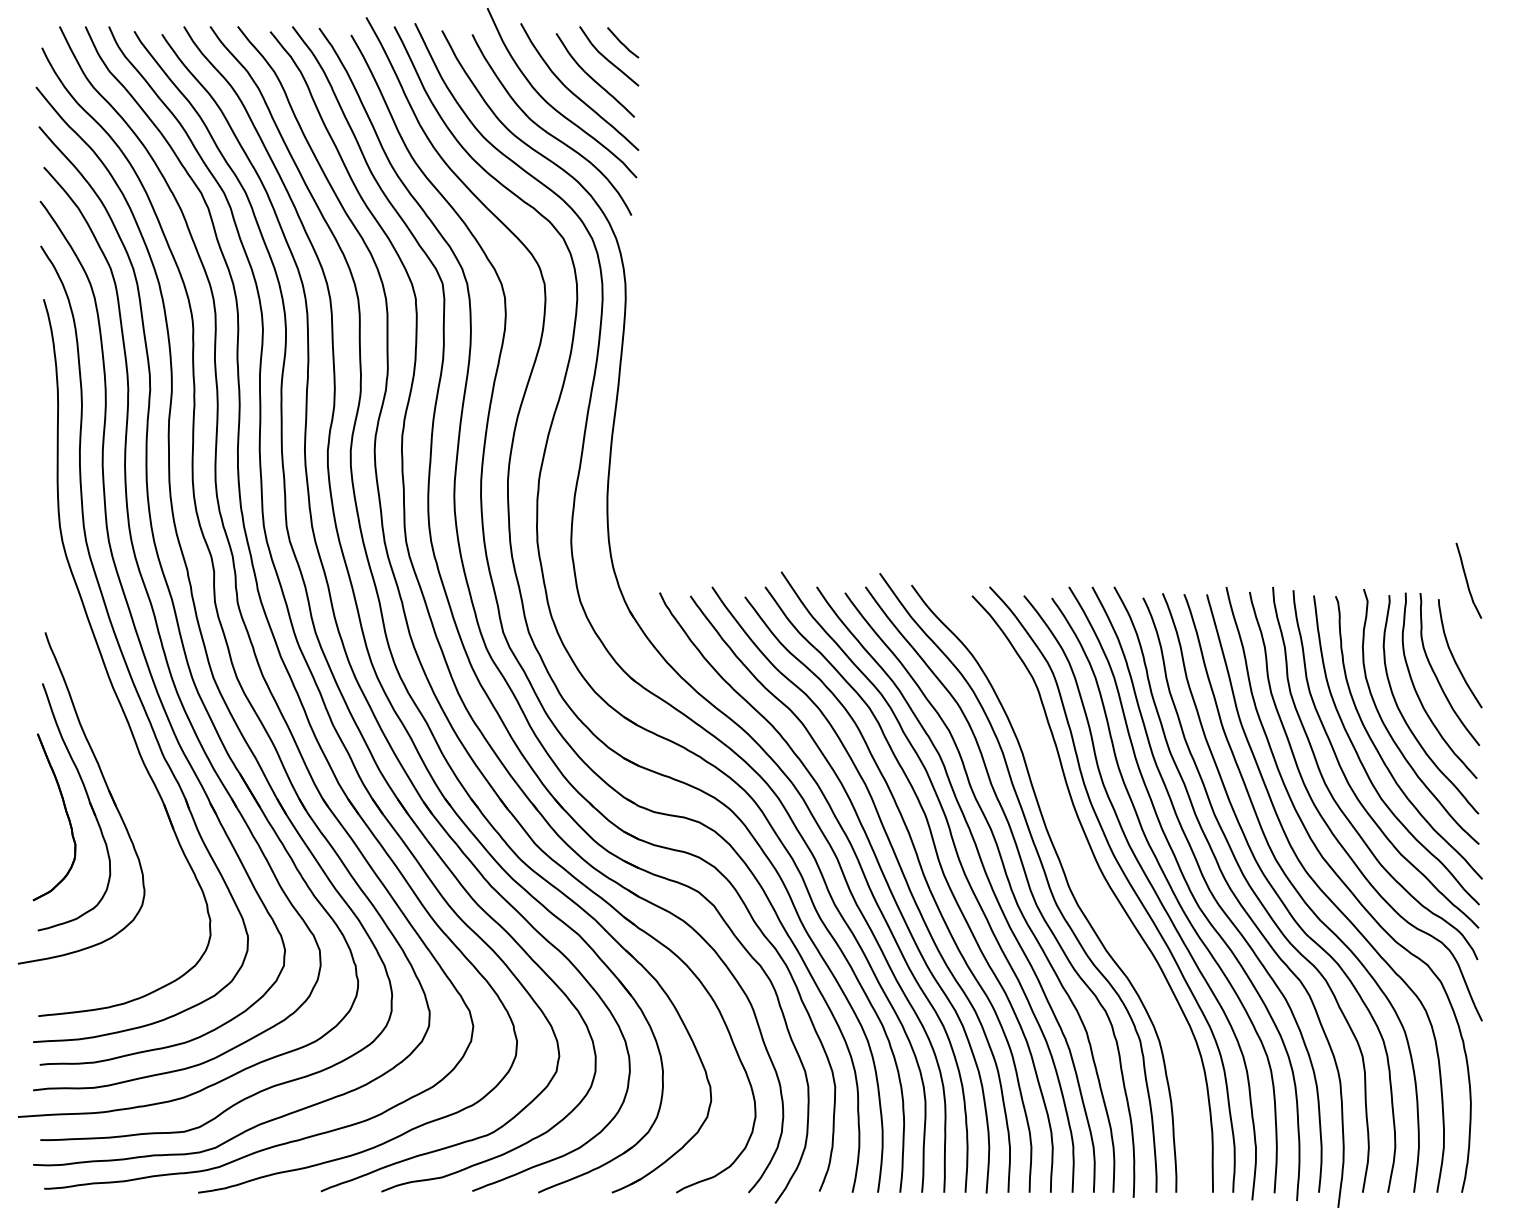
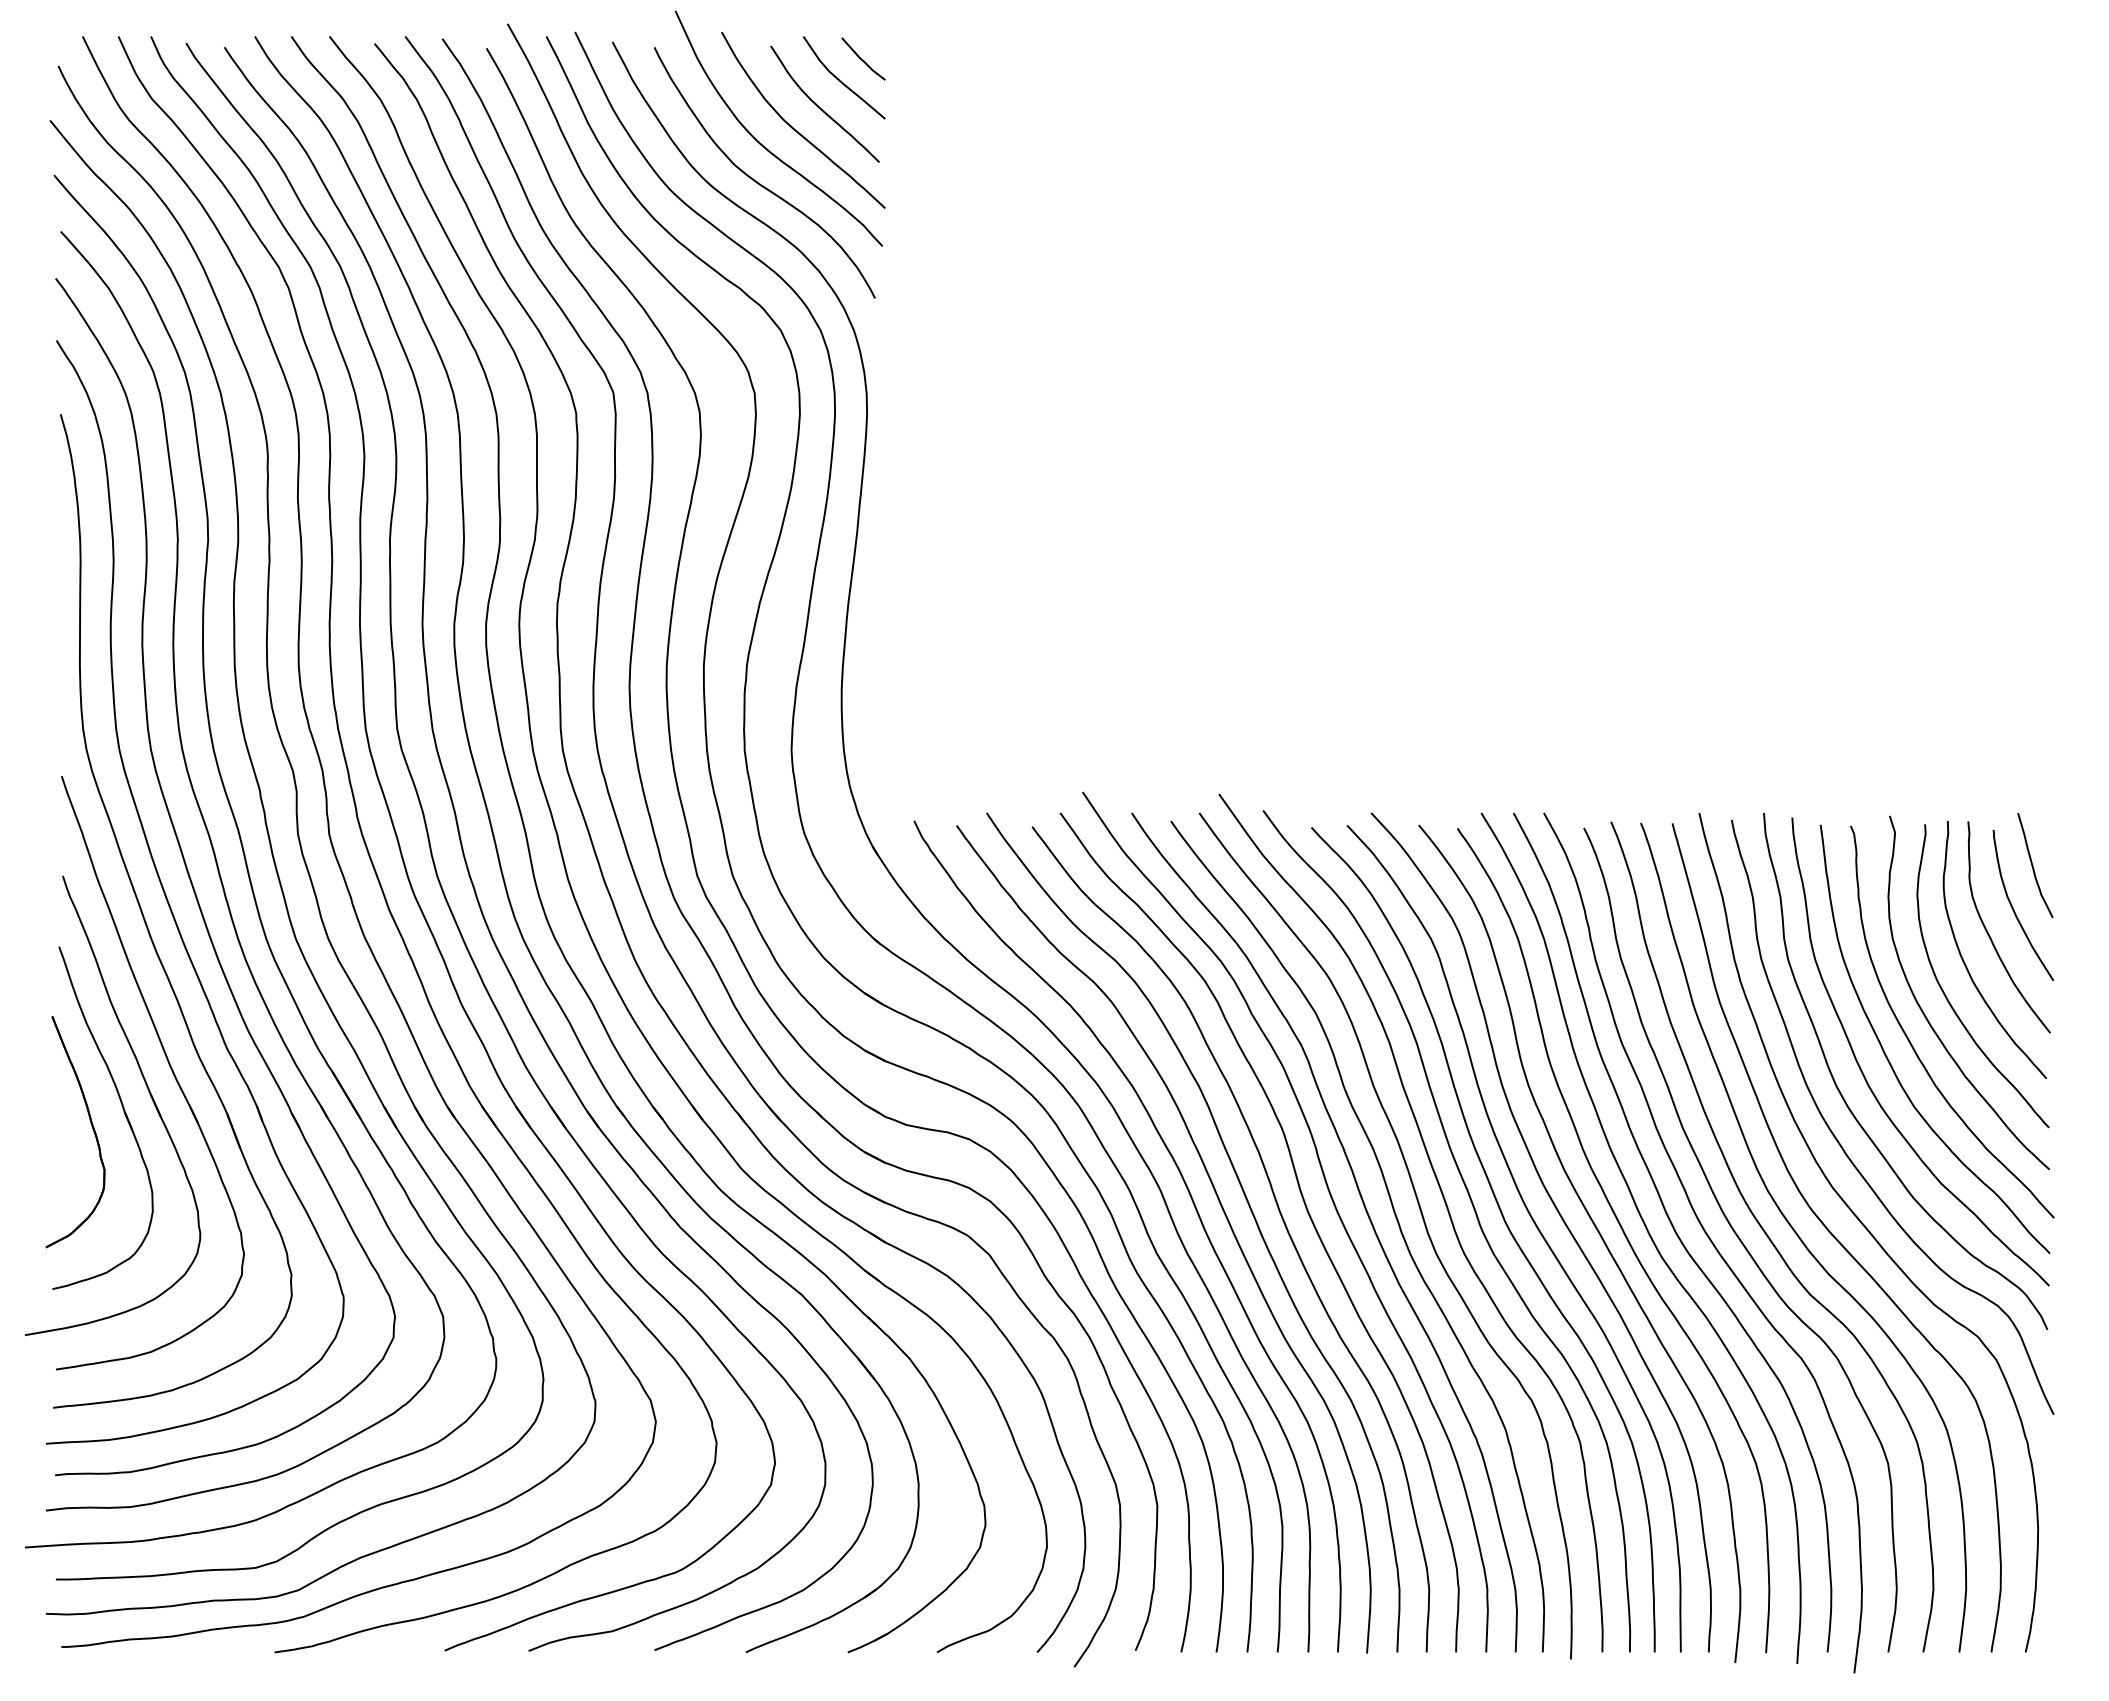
curve: (1467, 580) -> (2033, 865), moved
part: (121, 768) -> (168, 1064), added
curve: (1087, 886) -> (1507, 1228), added

